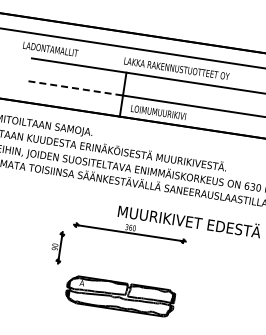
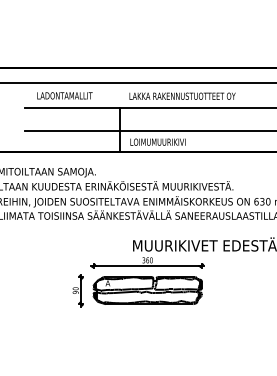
text: (50, 48) -> (64, 95), moved
text: (176, 68) -> (182, 95), moved
line: (75, 88) -> (72, 130), dashed -> solid
part: (120, 296) -> (147, 290), moved

